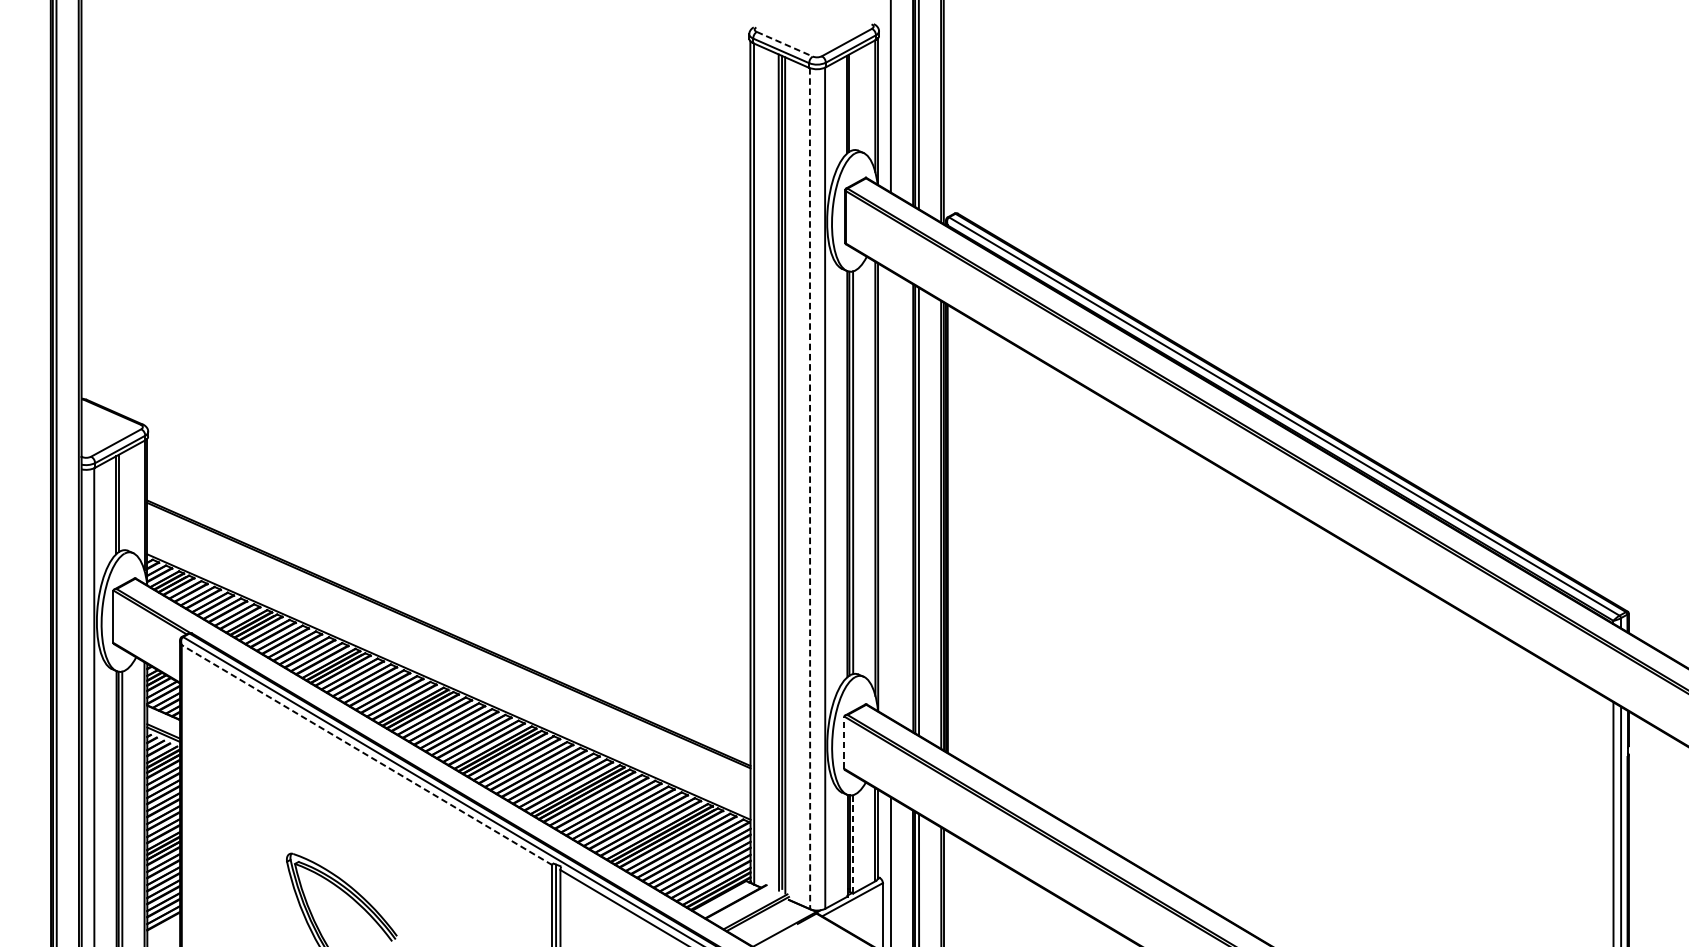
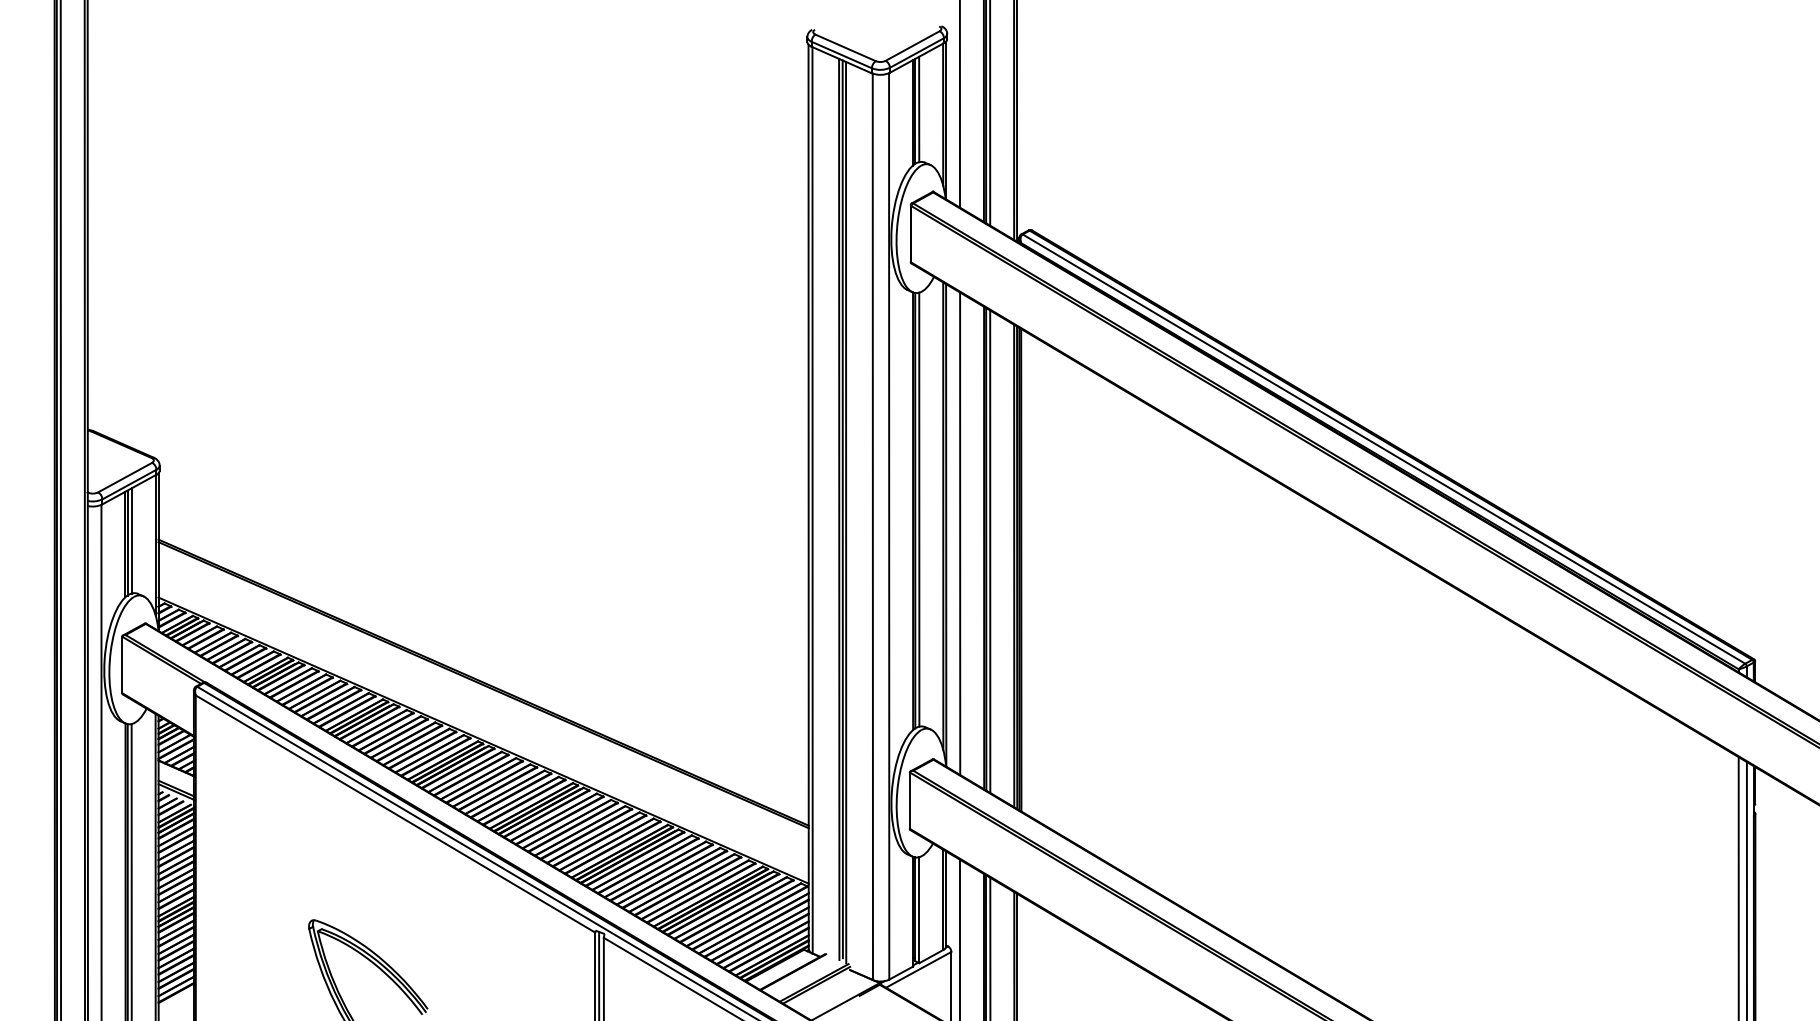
line: (784, 43) -> (845, 47), dashed -> solid
line: (853, 101) -> (919, 109), added
line: (809, 489) -> (872, 527), dashed -> solid
line: (891, 494) -> (960, 533), added
line: (122, 501) -> (131, 540), added
line: (844, 742) -> (909, 800), dashed -> solid
line: (367, 754) -> (395, 813), dashed -> solid
line: (853, 844) -> (919, 910), dashed -> solid

